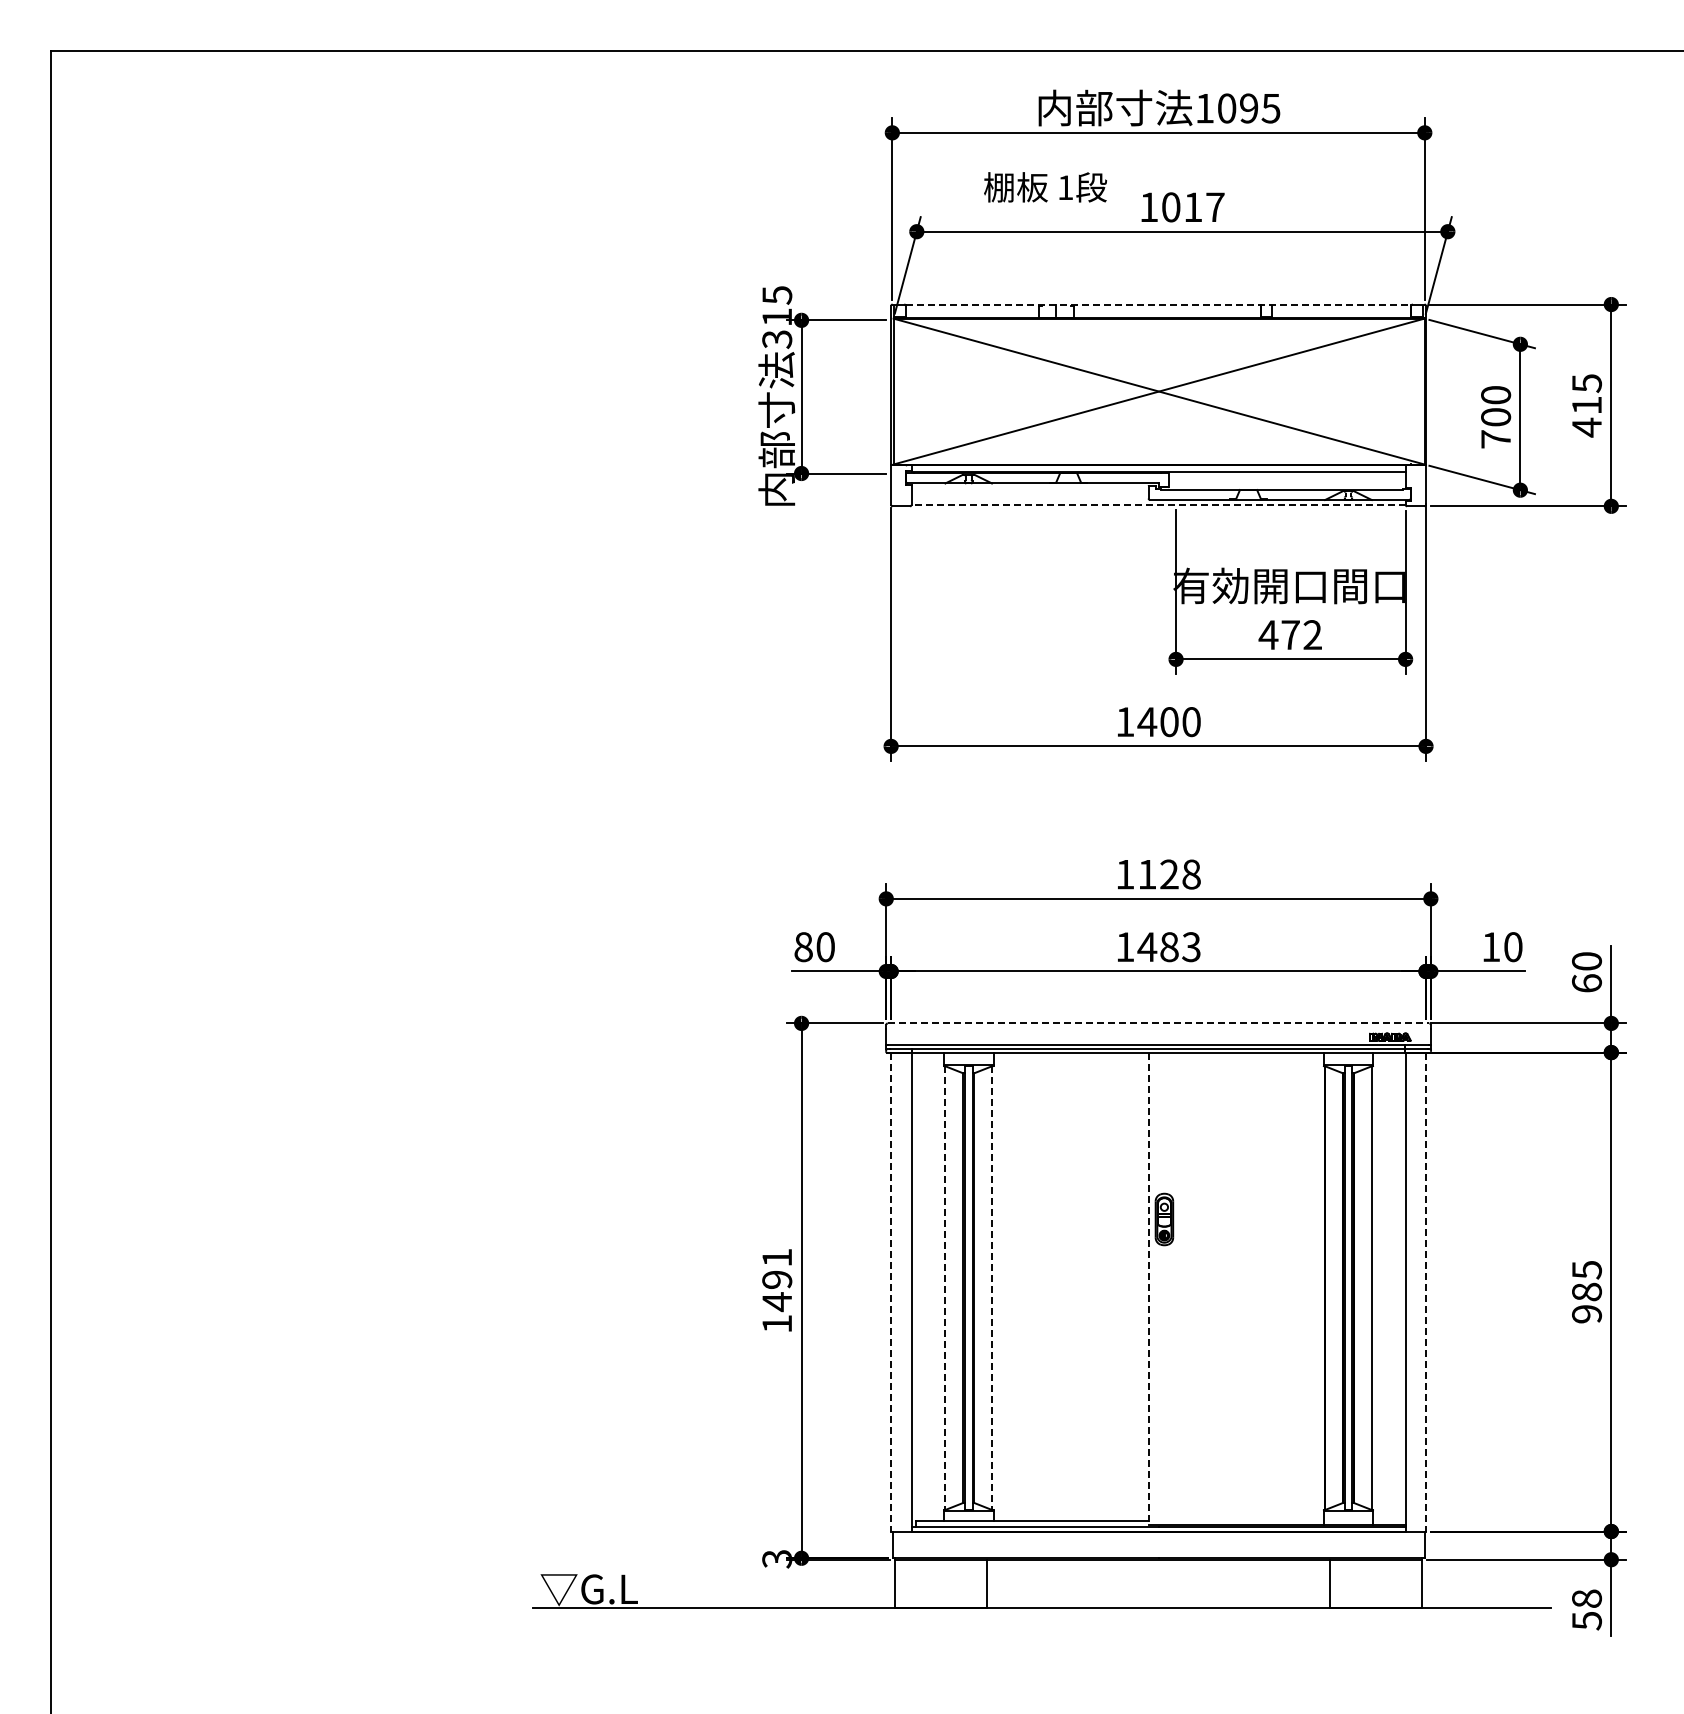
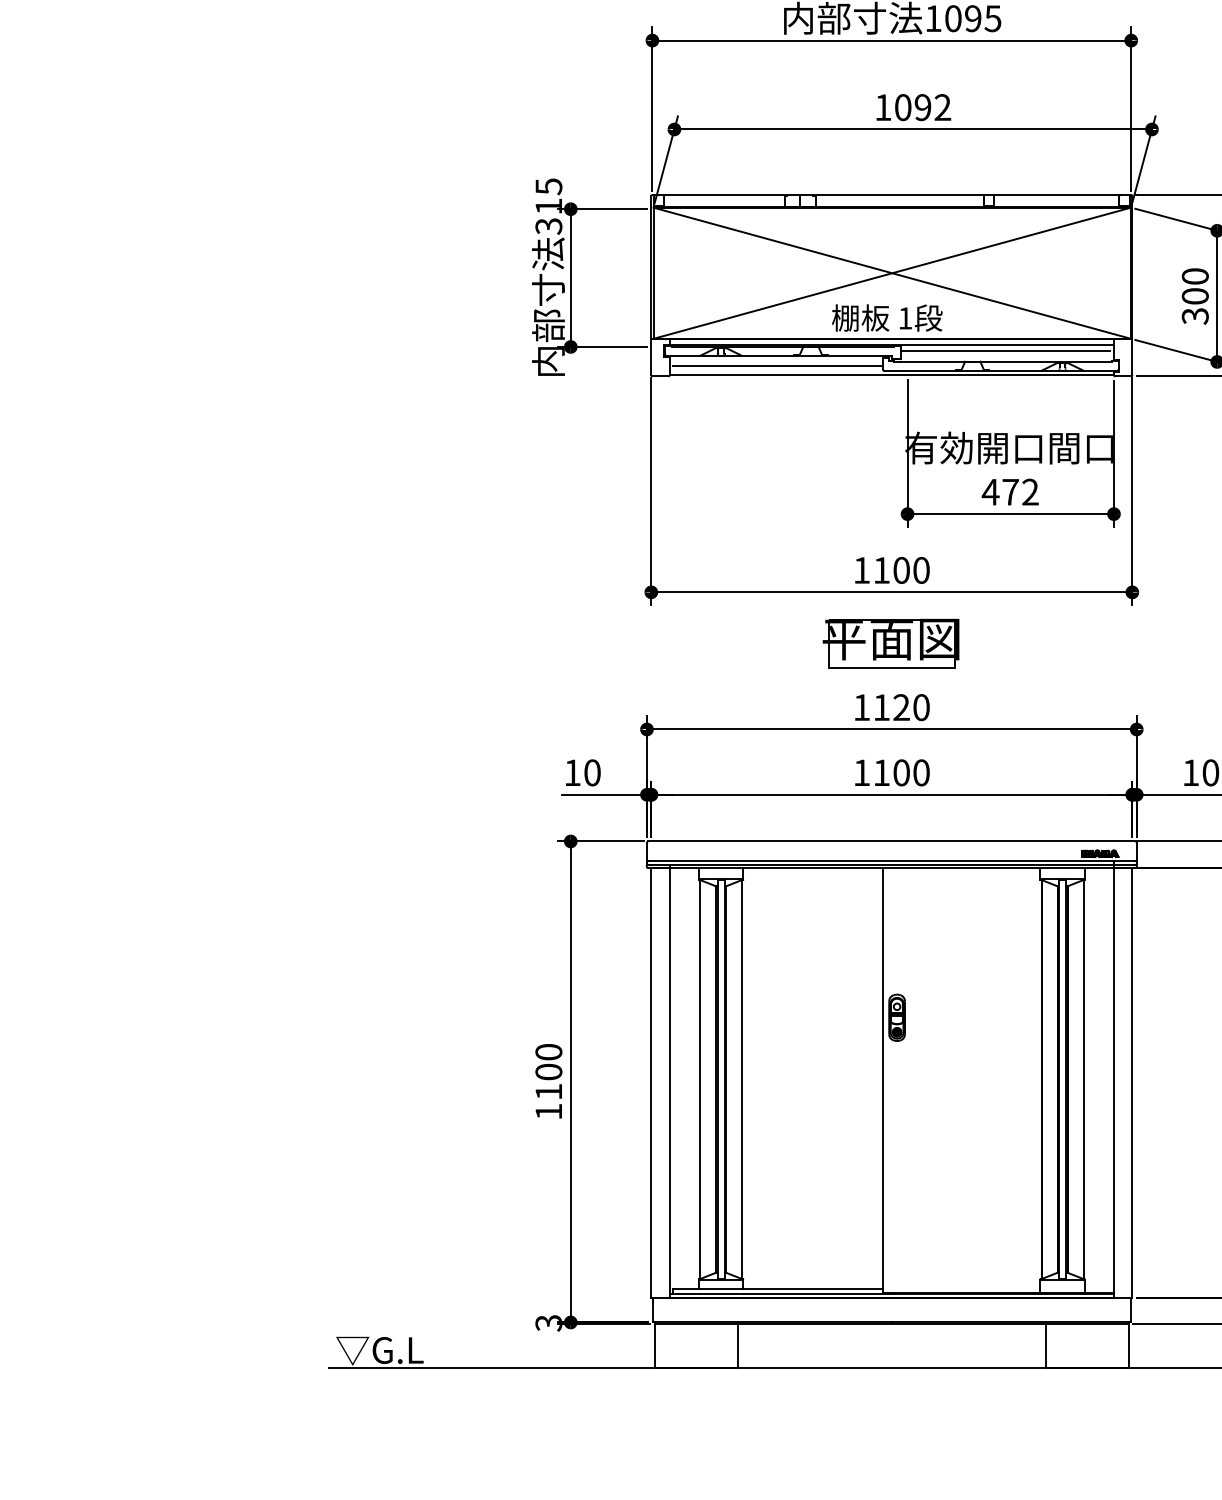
text: (1045, 187) -> (887, 318), moved
text: (1204, 207) -> (933, 107), 1017 -> 1092
line: (1158, 304) -> (891, 194), dashed -> solid
text: (1496, 439) -> (1195, 316), 700 -> 300
line: (1284, 478) -> (1005, 351), added
line: (1031, 494) -> (777, 365), added
line: (1158, 504) -> (891, 374), dashed -> solid
text: (1147, 721) -> (881, 569), 1400 -> 1100
part: (1157, 802) -> (890, 642), added
text: (1191, 874) -> (921, 707), 1128 -> 1120
text: (803, 947) -> (572, 773), 80 -> 10
text: (1168, 947) -> (900, 773), 1483 -> 1100
line: (1158, 1023) -> (891, 841), dashed -> solid
text: (777, 1280) -> (549, 1072), 1491 -> 1100
line: (945, 1288) -> (700, 1079), dashed -> solid
line: (992, 1288) -> (742, 1079), dashed -> solid
line: (1148, 1289) -> (882, 1080), dashed -> solid
line: (891, 1292) -> (651, 1083), dashed -> solid
line: (1426, 1292) -> (1132, 1083), dashed -> solid

